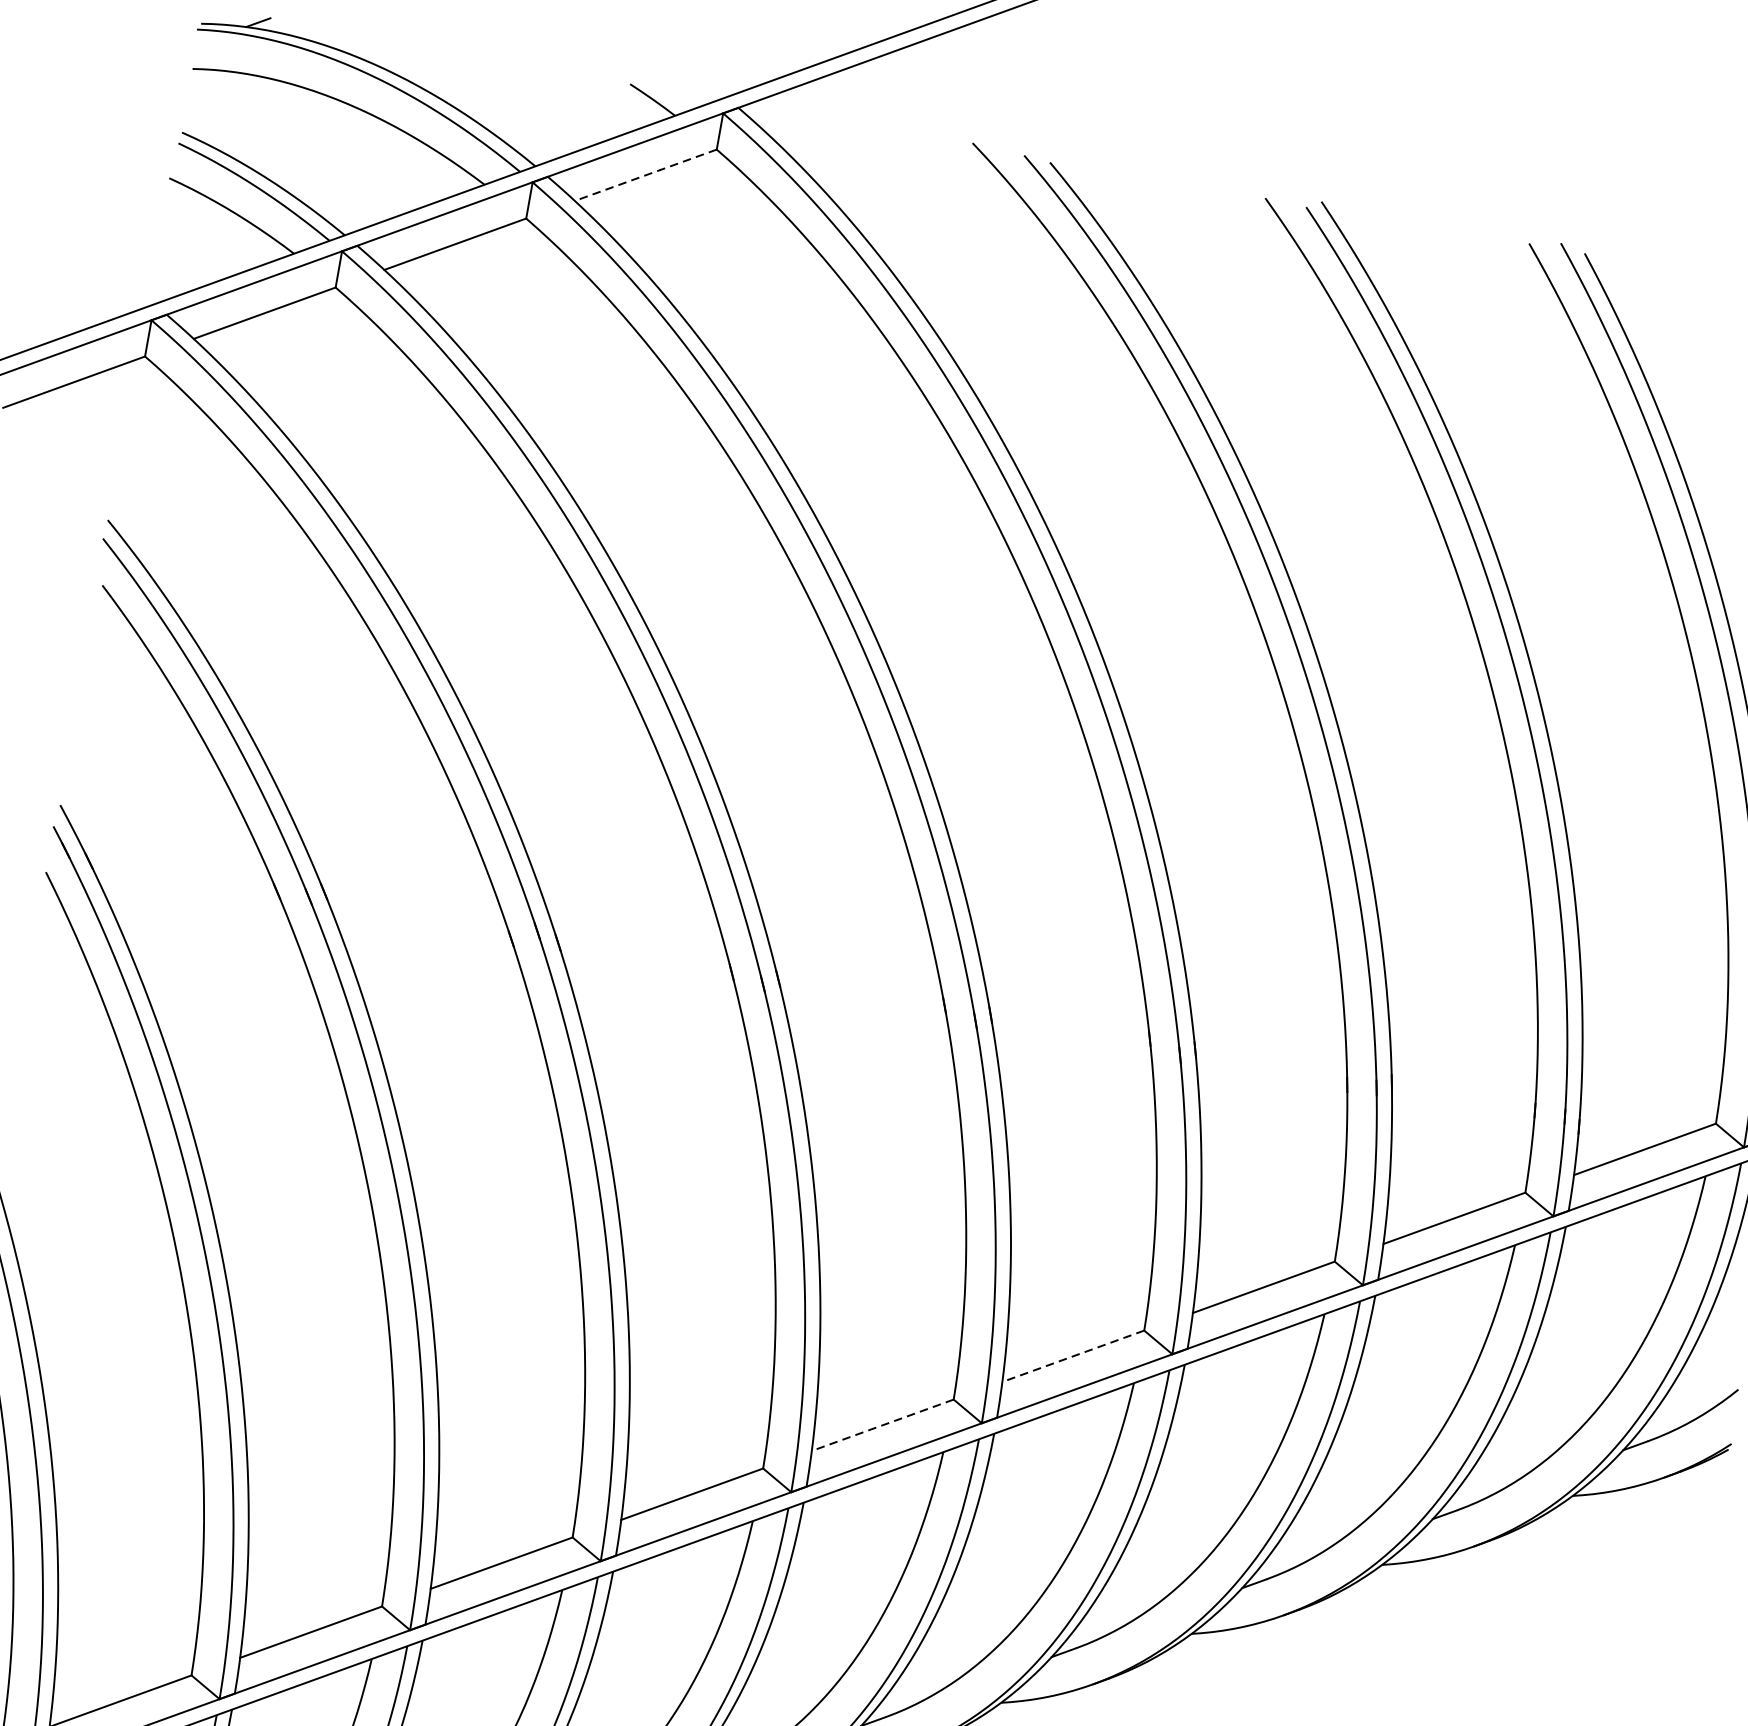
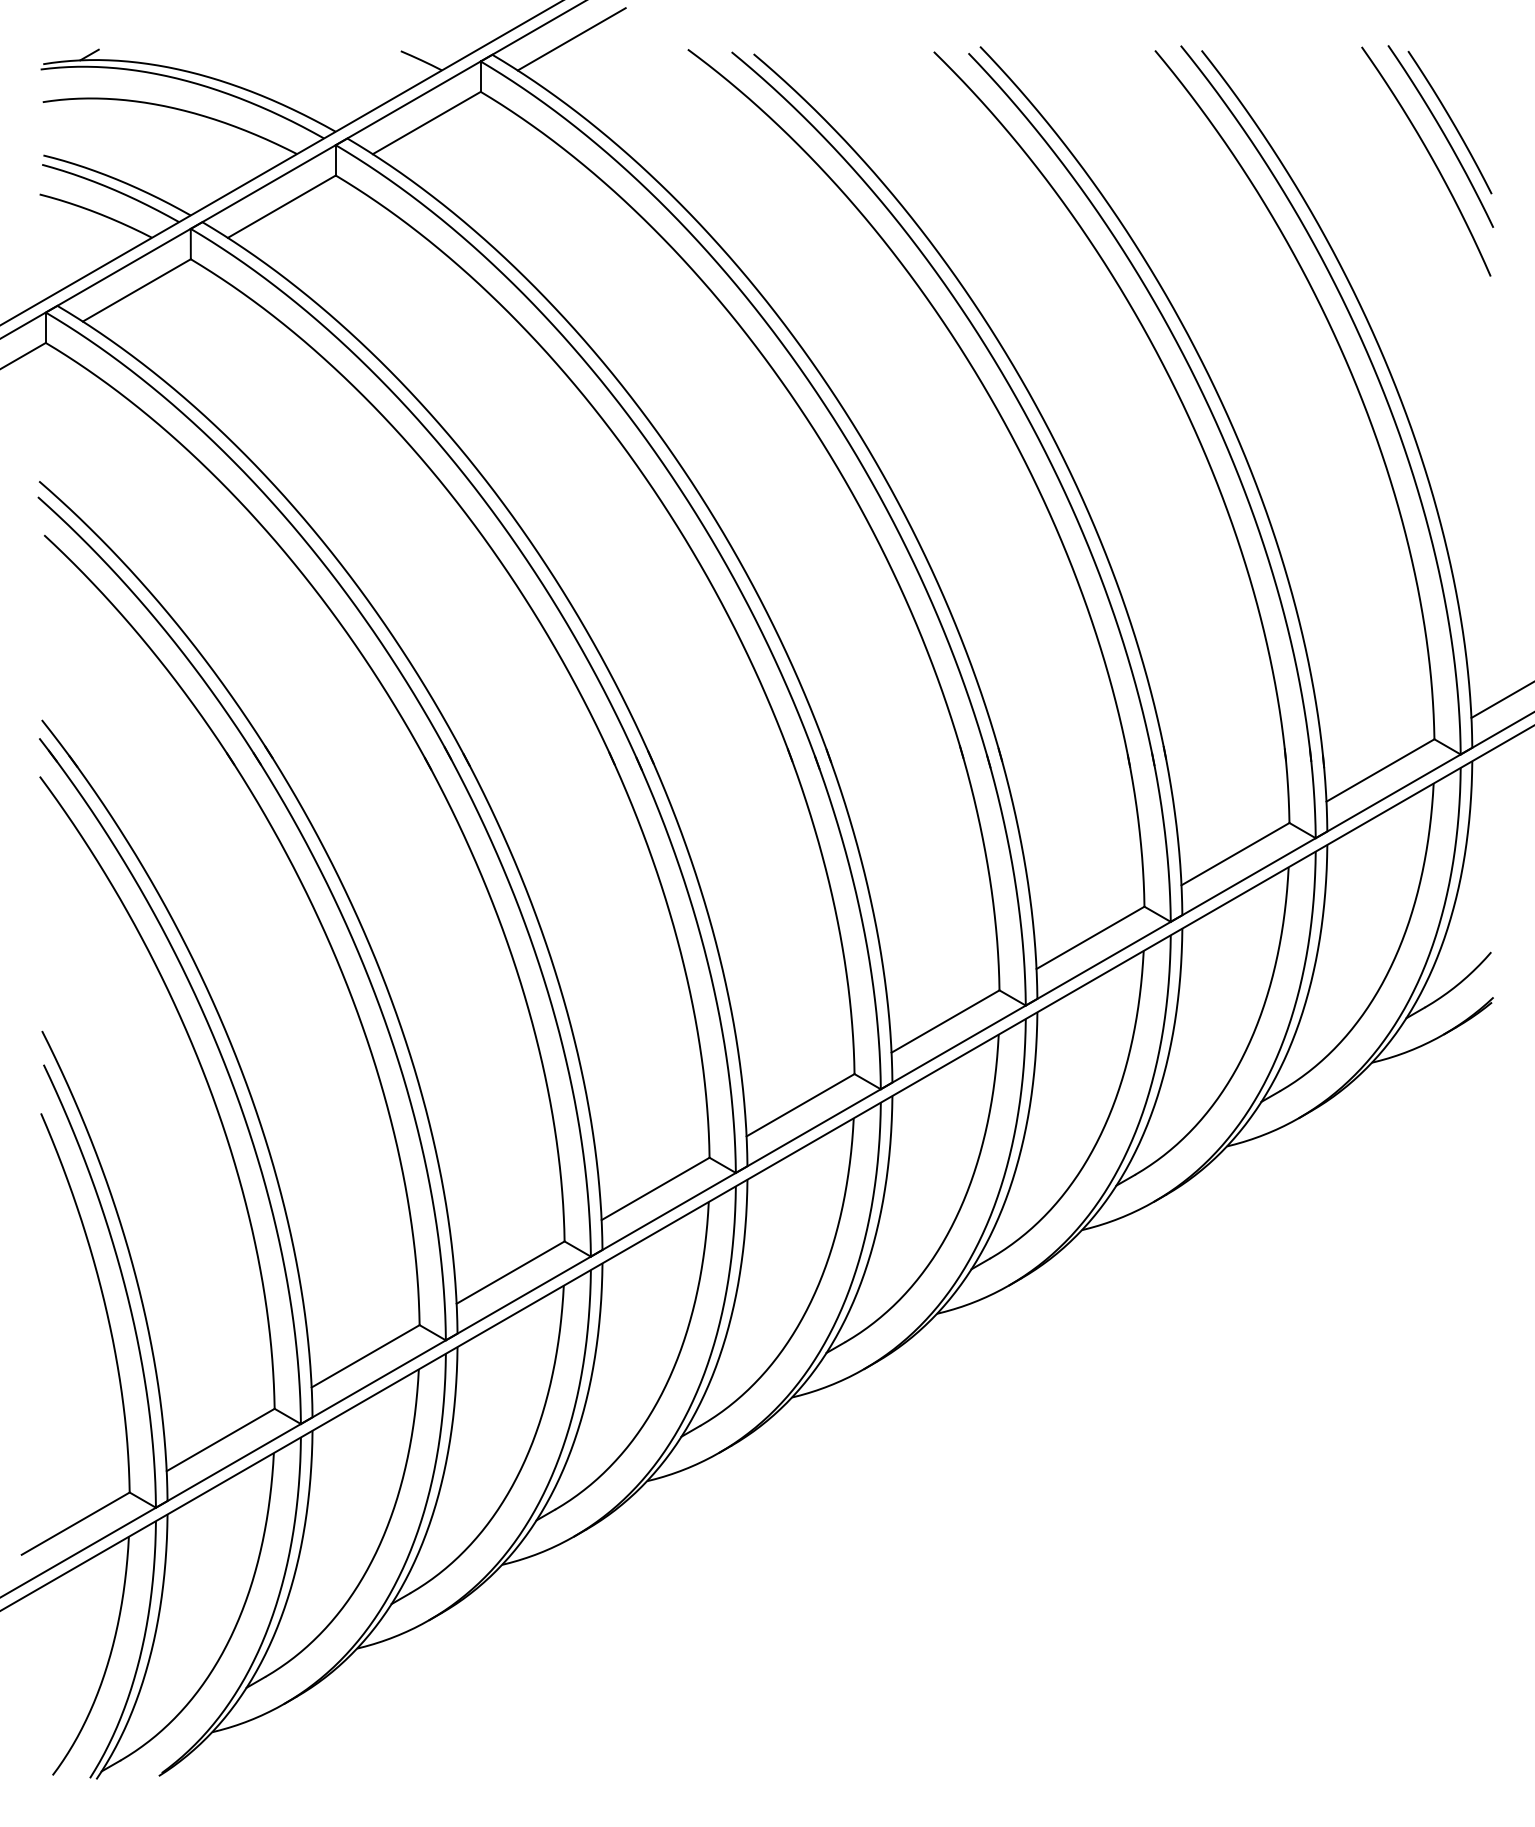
line: (836, 106) -> (571, 39), added
line: (645, 175) -> (426, 123), dashed -> solid
line: (1073, 1356) -> (945, 1021), dashed -> solid
line: (882, 1425) -> (800, 1105), dashed -> solid

